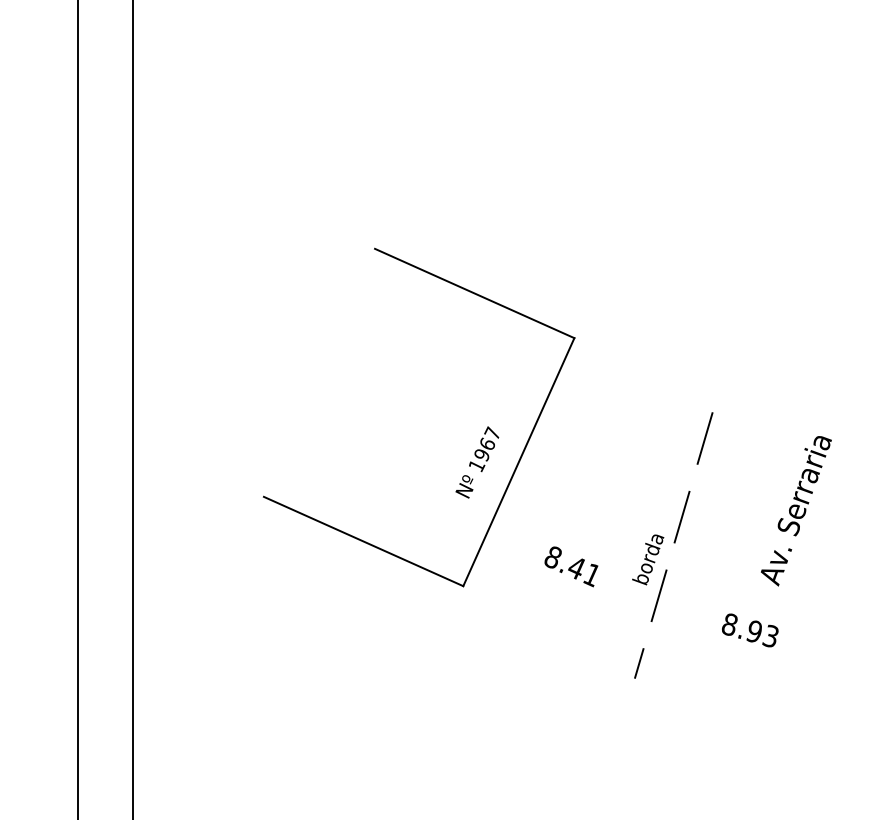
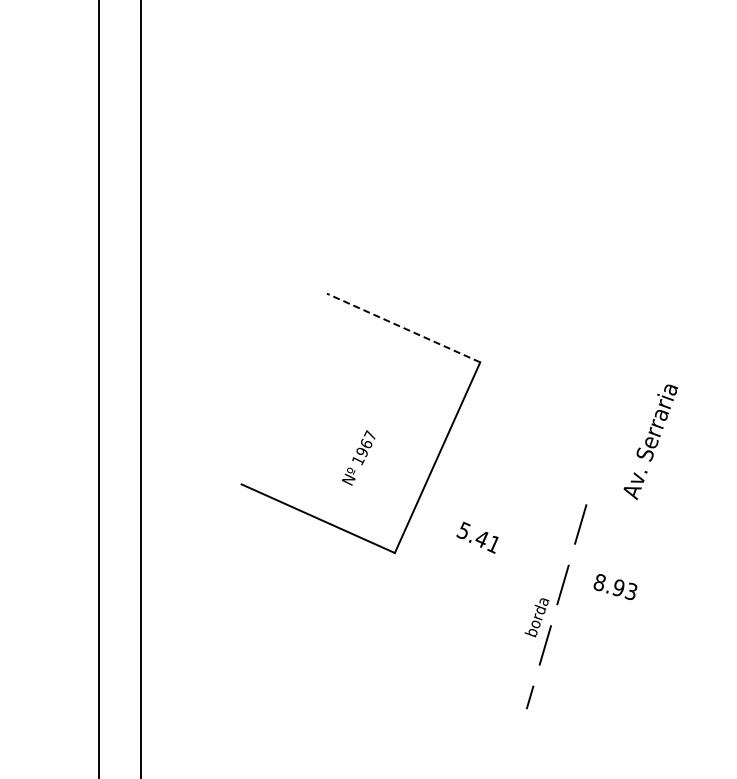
line: (474, 294) -> (403, 328), solid -> dashed
text: (477, 461) -> (358, 457), moved
text: (795, 511) -> (650, 442), moved
part: (672, 545) -> (555, 606), moved
text: (552, 556) -> (463, 530), 8.41 -> 5.41

